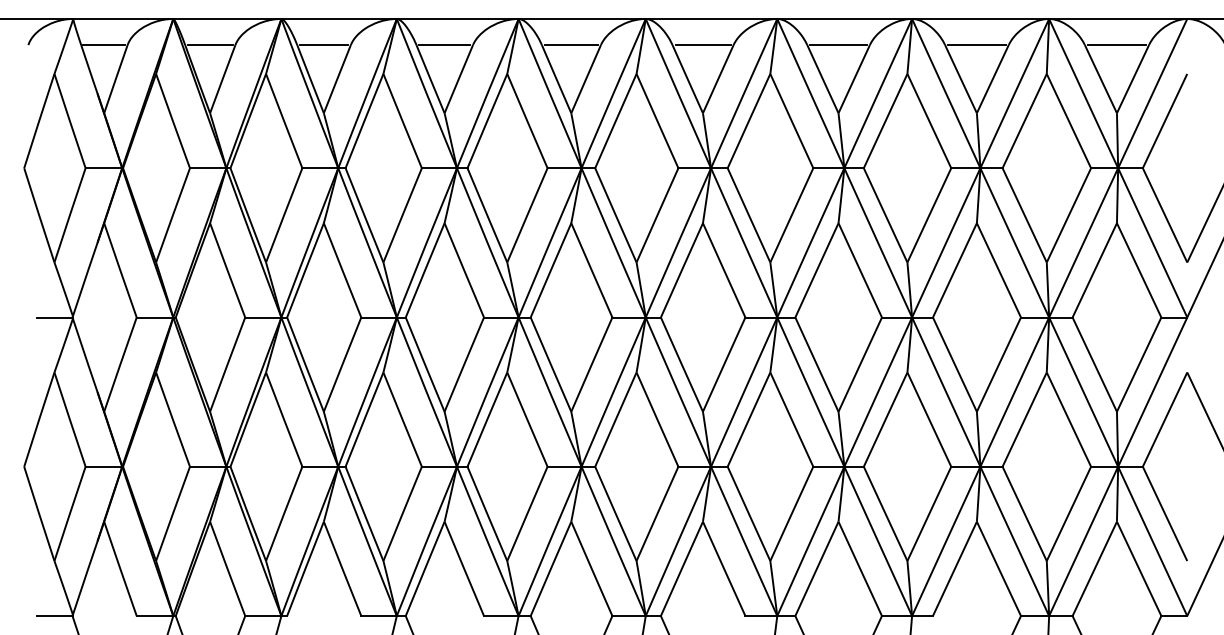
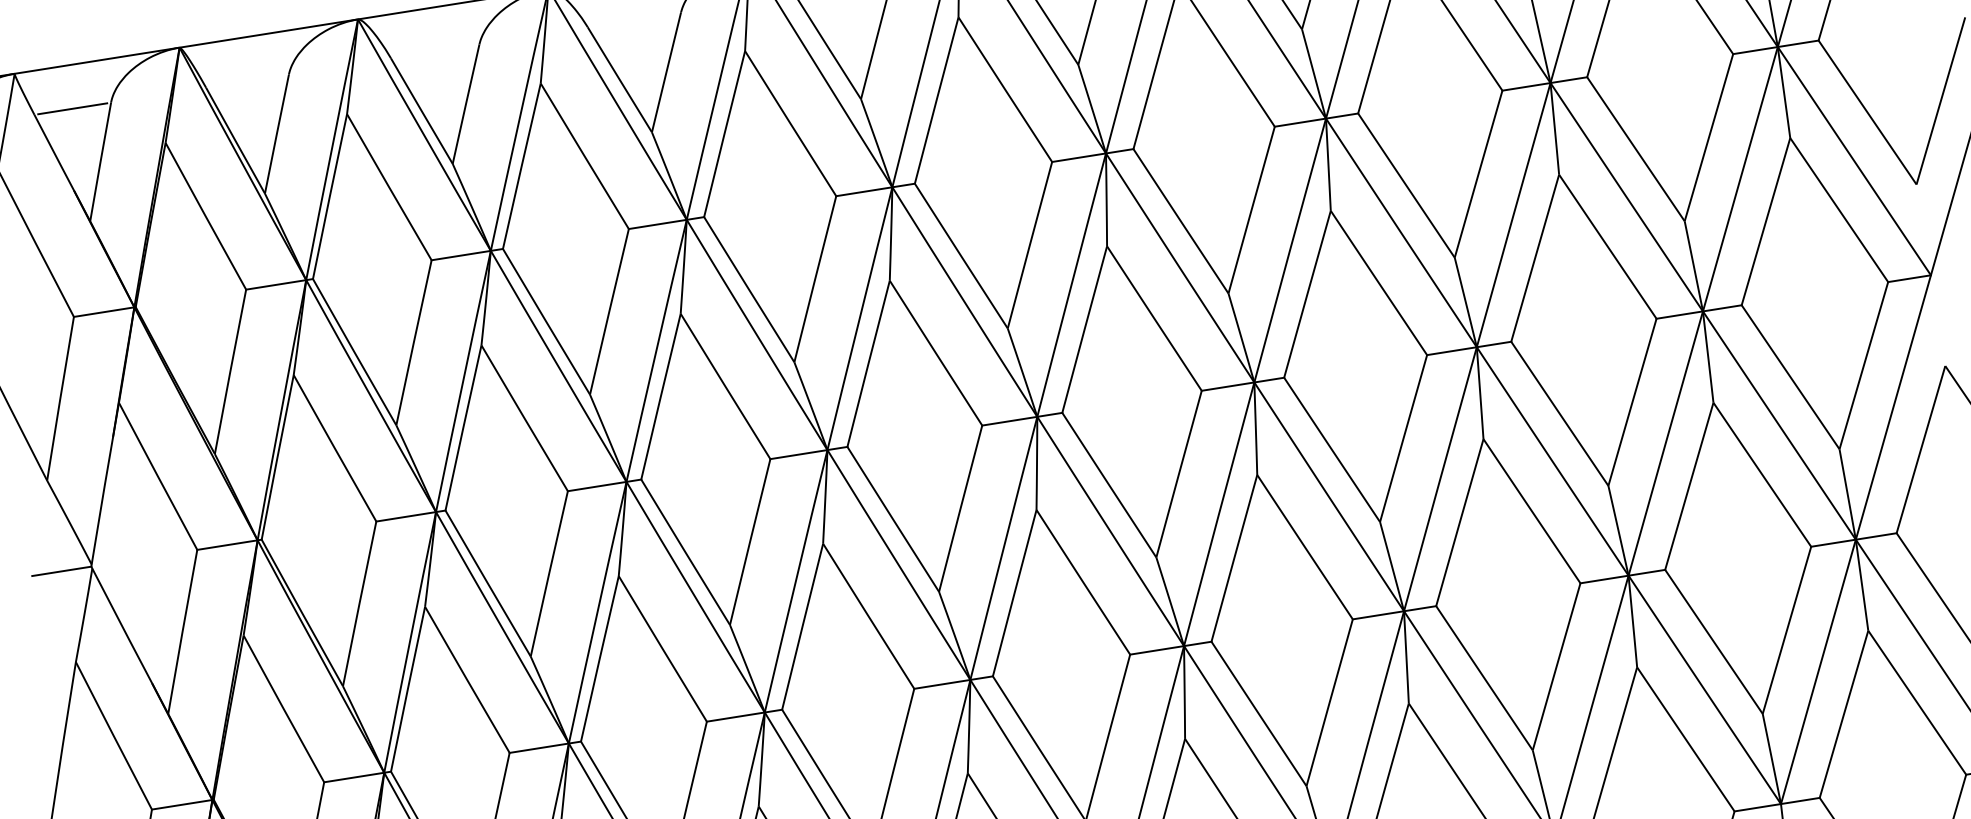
line: (209, 45) -> (246, 82), removed
line: (323, 45) -> (434, 52), removed
line: (444, 45) -> (634, 20), removed

